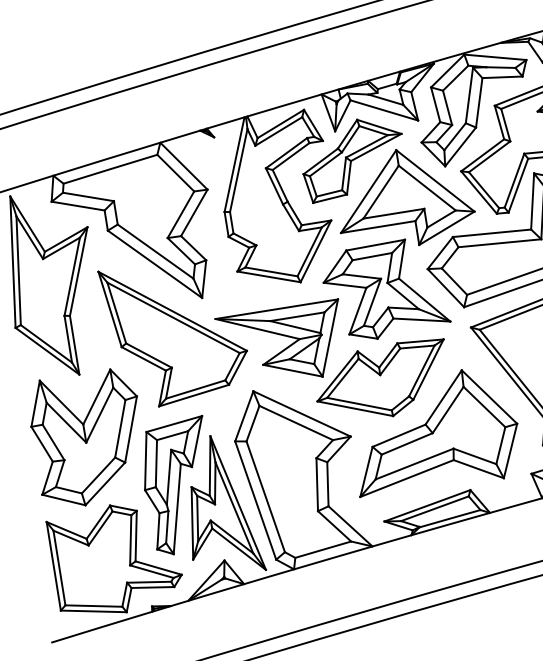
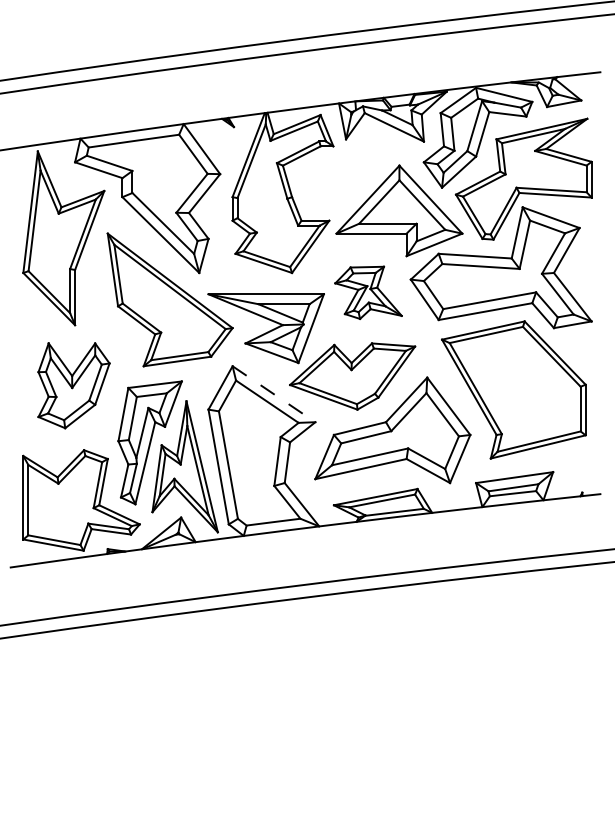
part: (352, 158) -> (358, 166), removed
part: (384, 289) -> (368, 292), size x0.6
line: (302, 414) -> (274, 394), solid -> dashed
part: (87, 438) -> (73, 385), size x0.7

